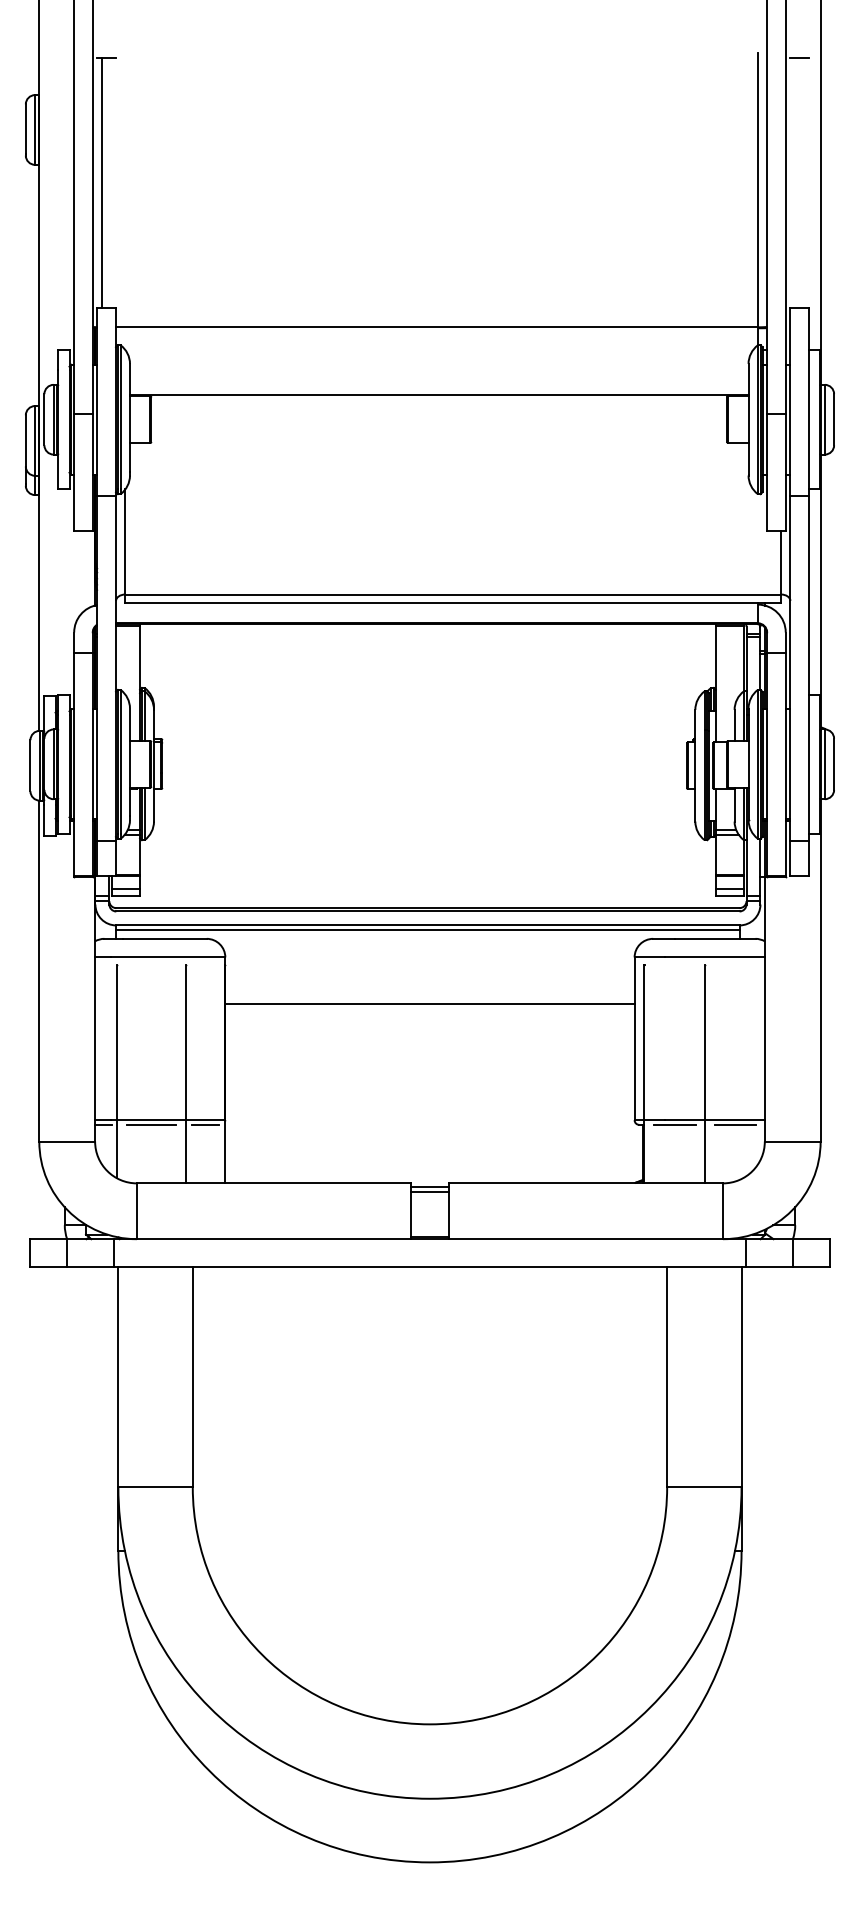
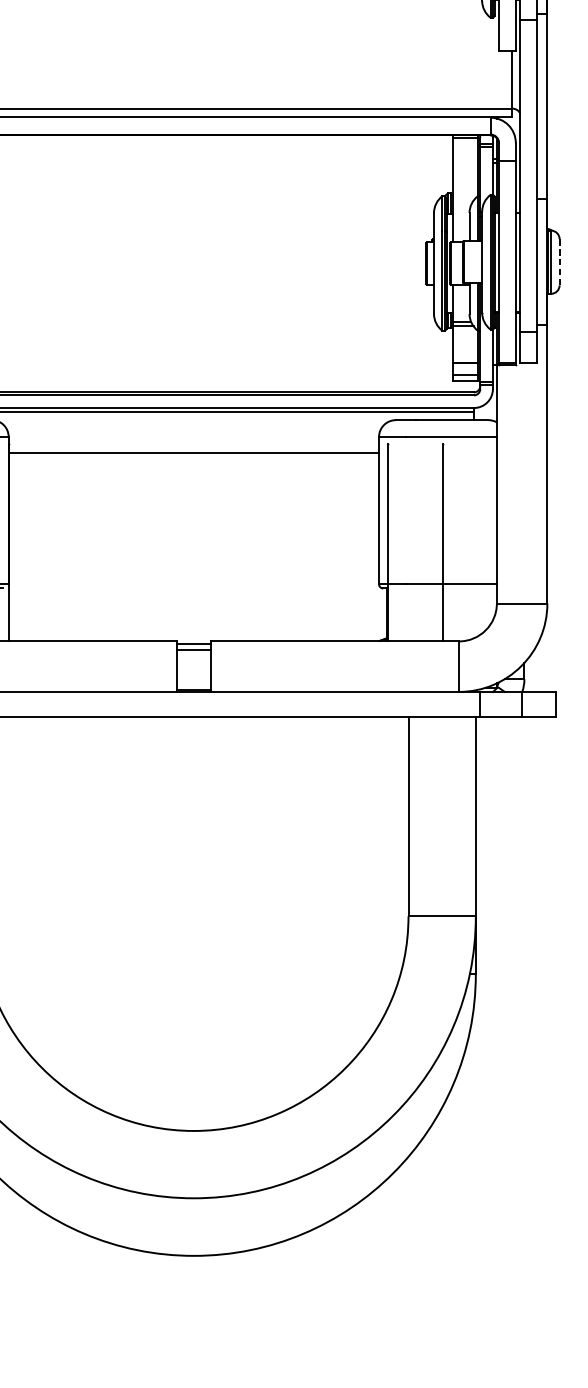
line: (834, 764) -> (559, 262), solid -> dashed
line: (429, 1004) -> (193, 453), moved
line: (674, 1124) -> (415, 588), removed
line: (735, 1124) -> (470, 588), removed

